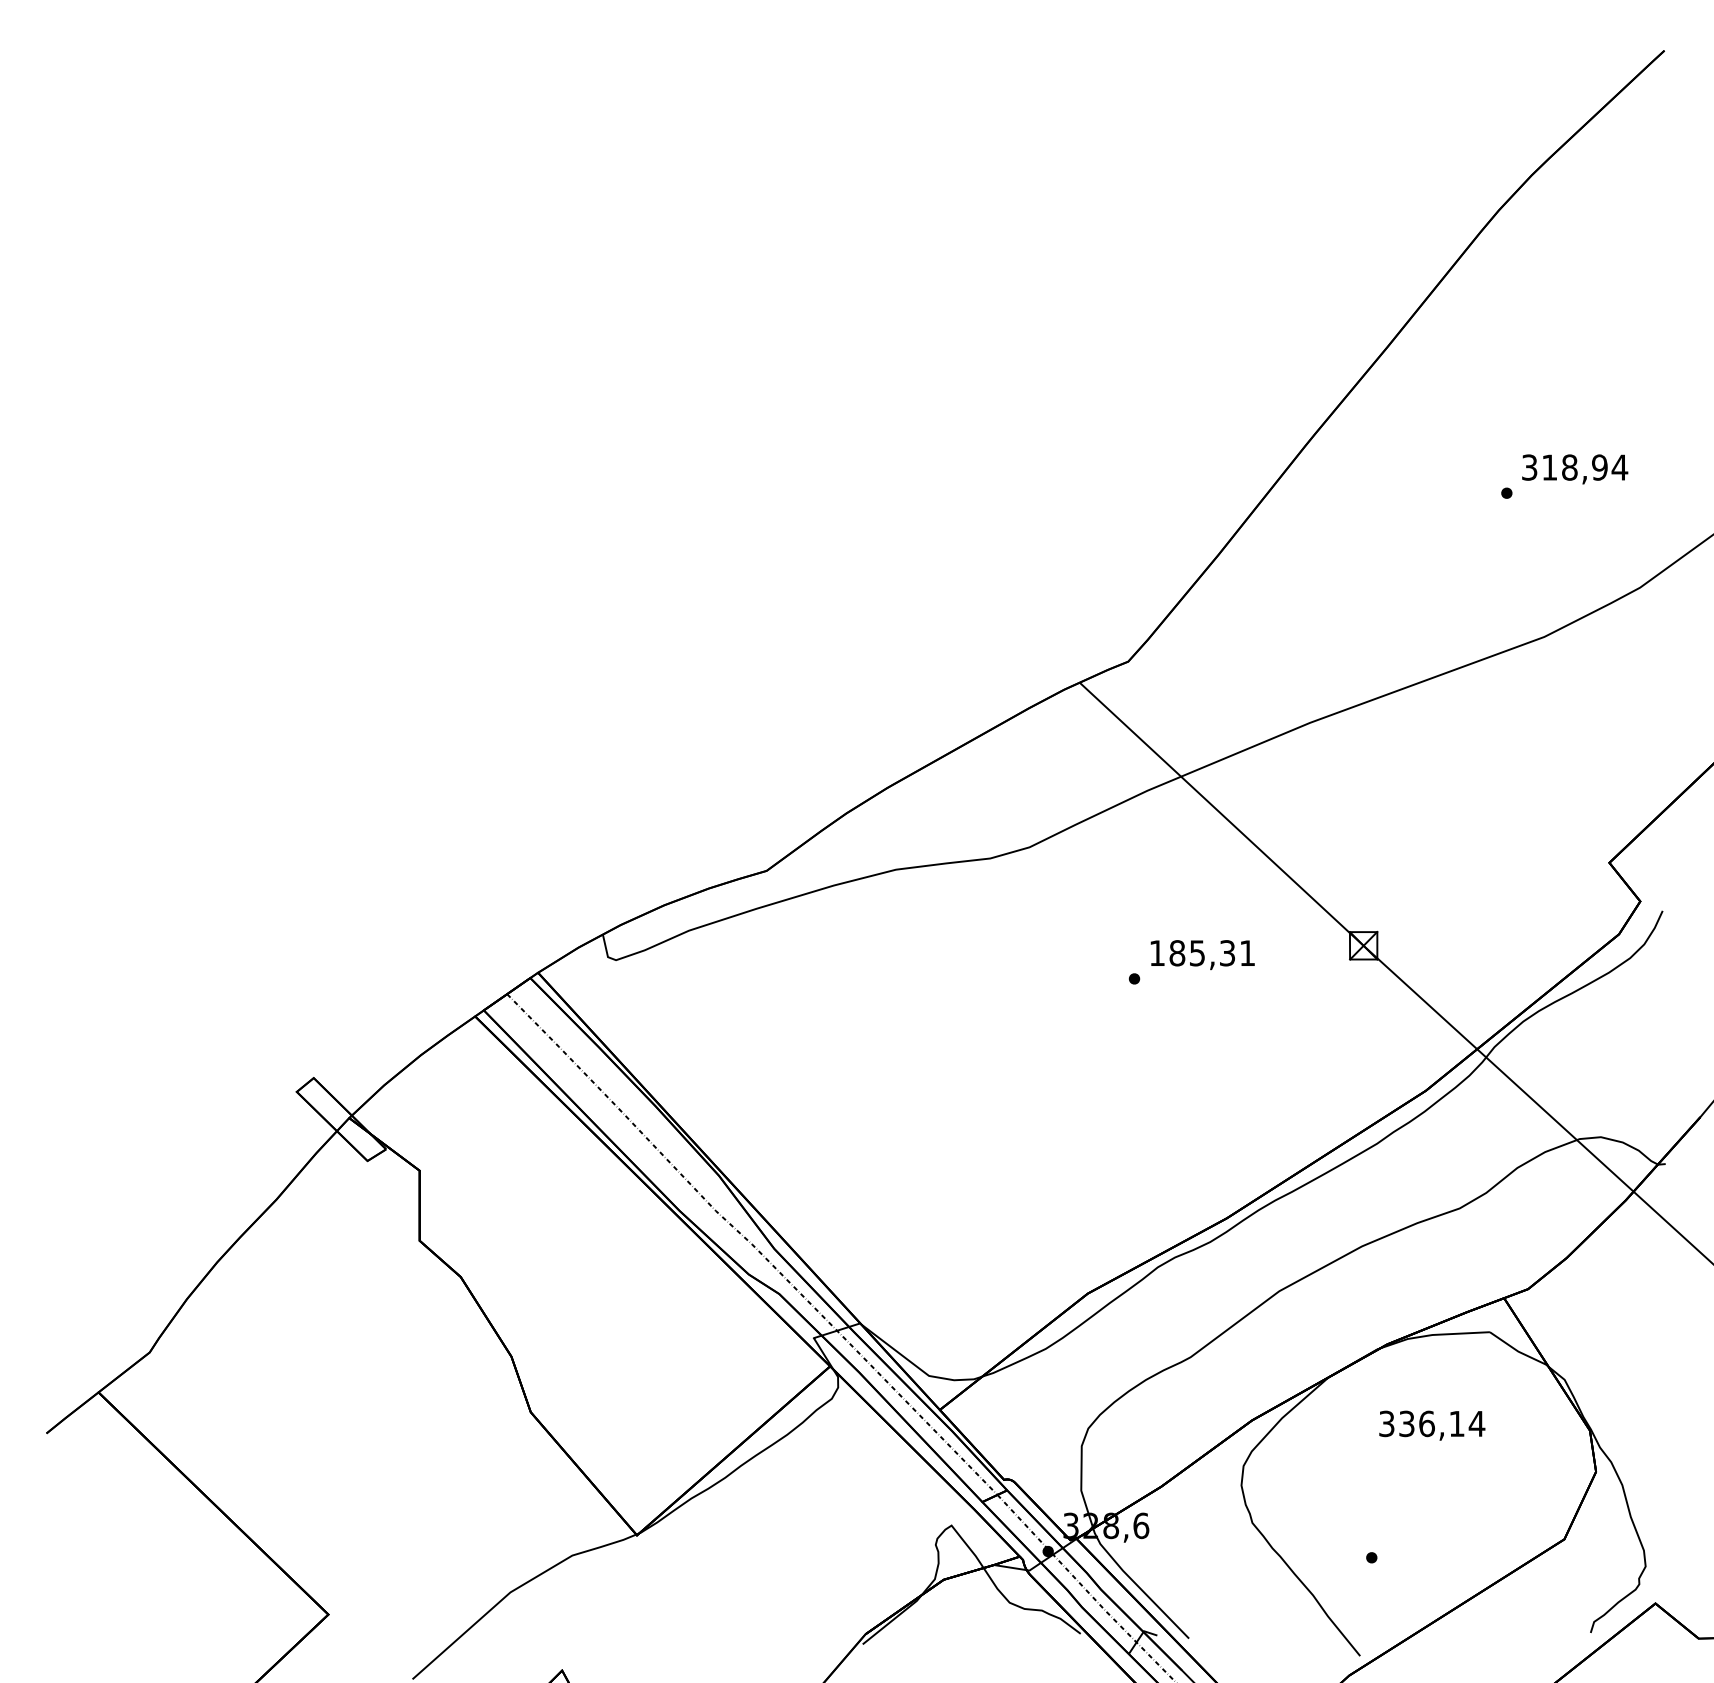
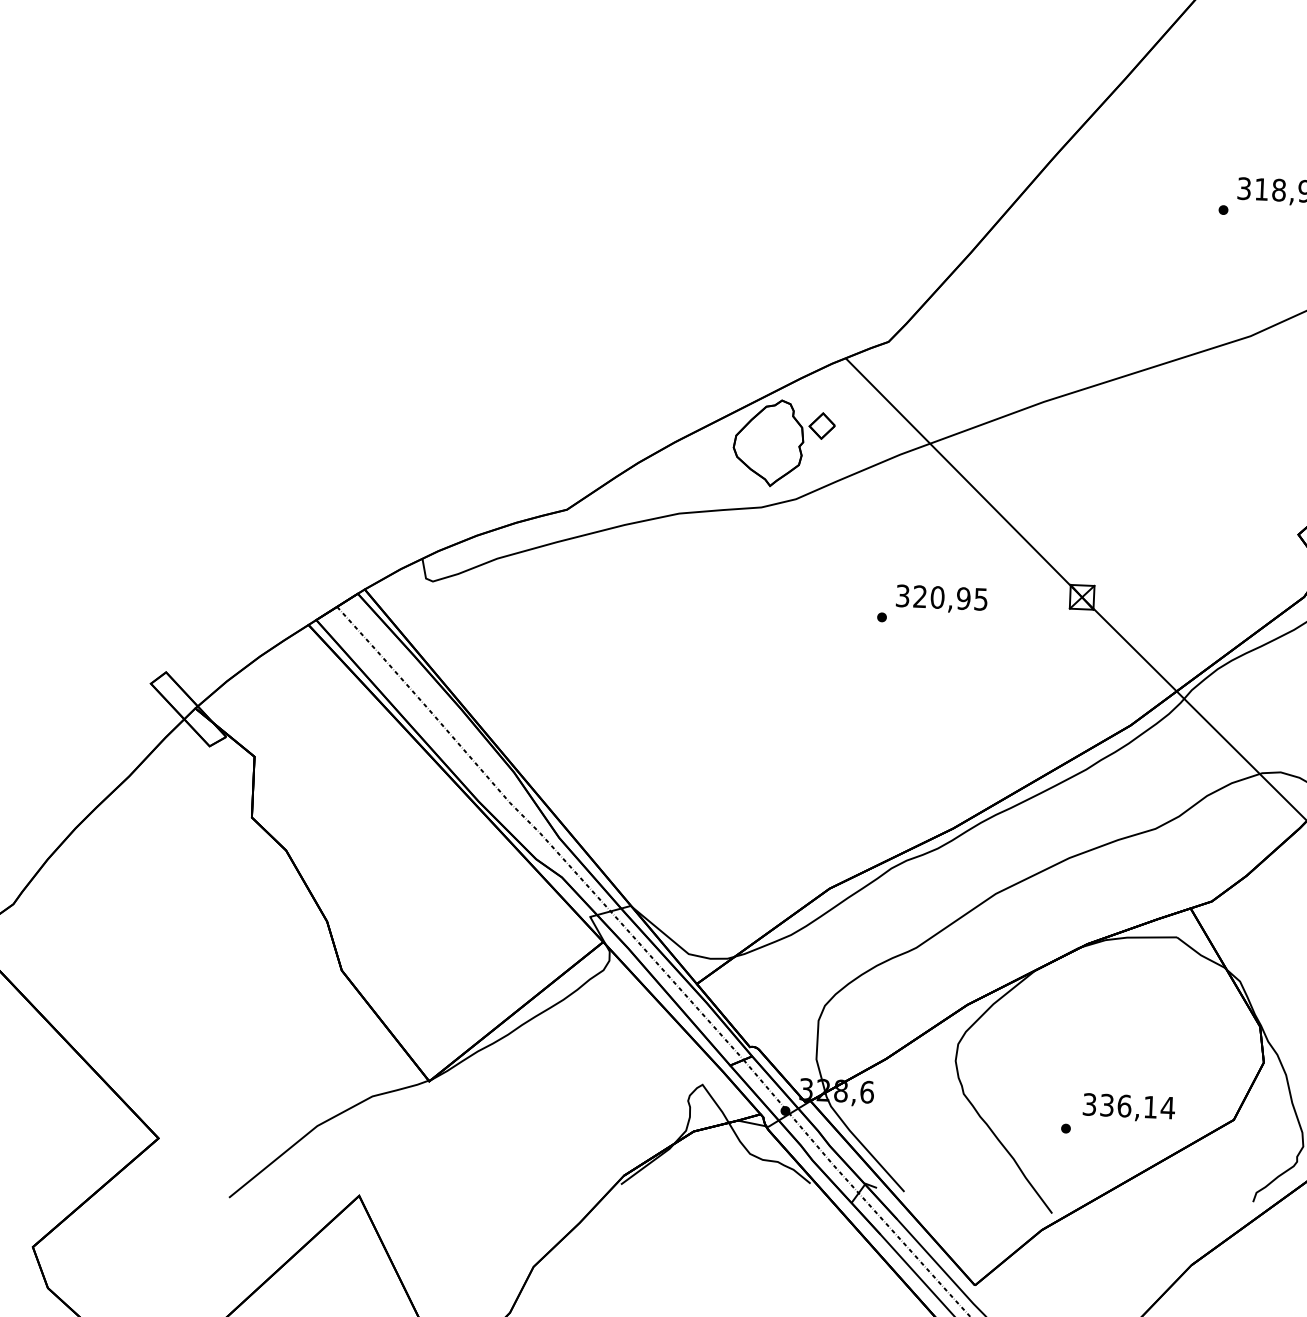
part: (1012, 783) -> (783, 443), added
text: (1201, 953) -> (941, 597), 185,31 -> 320,95
text: (1432, 1425) -> (1129, 1107), moved

